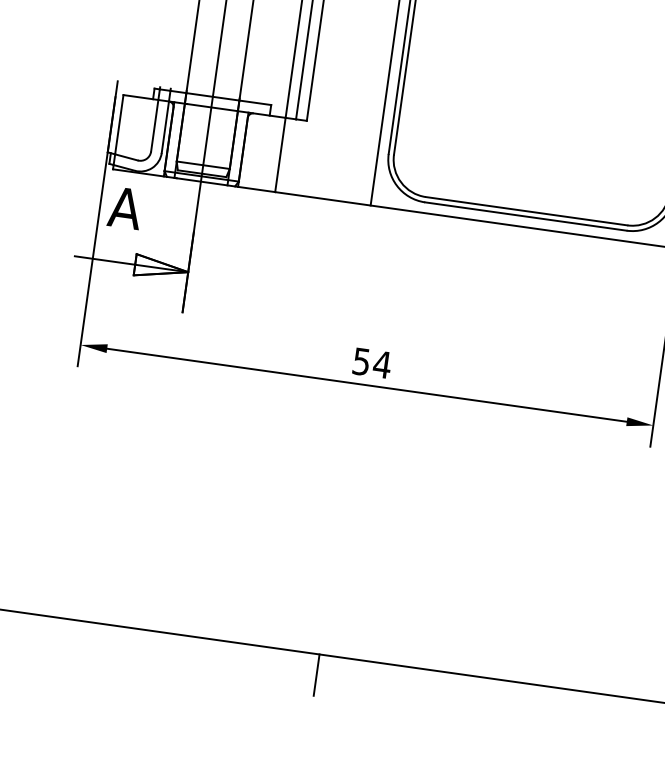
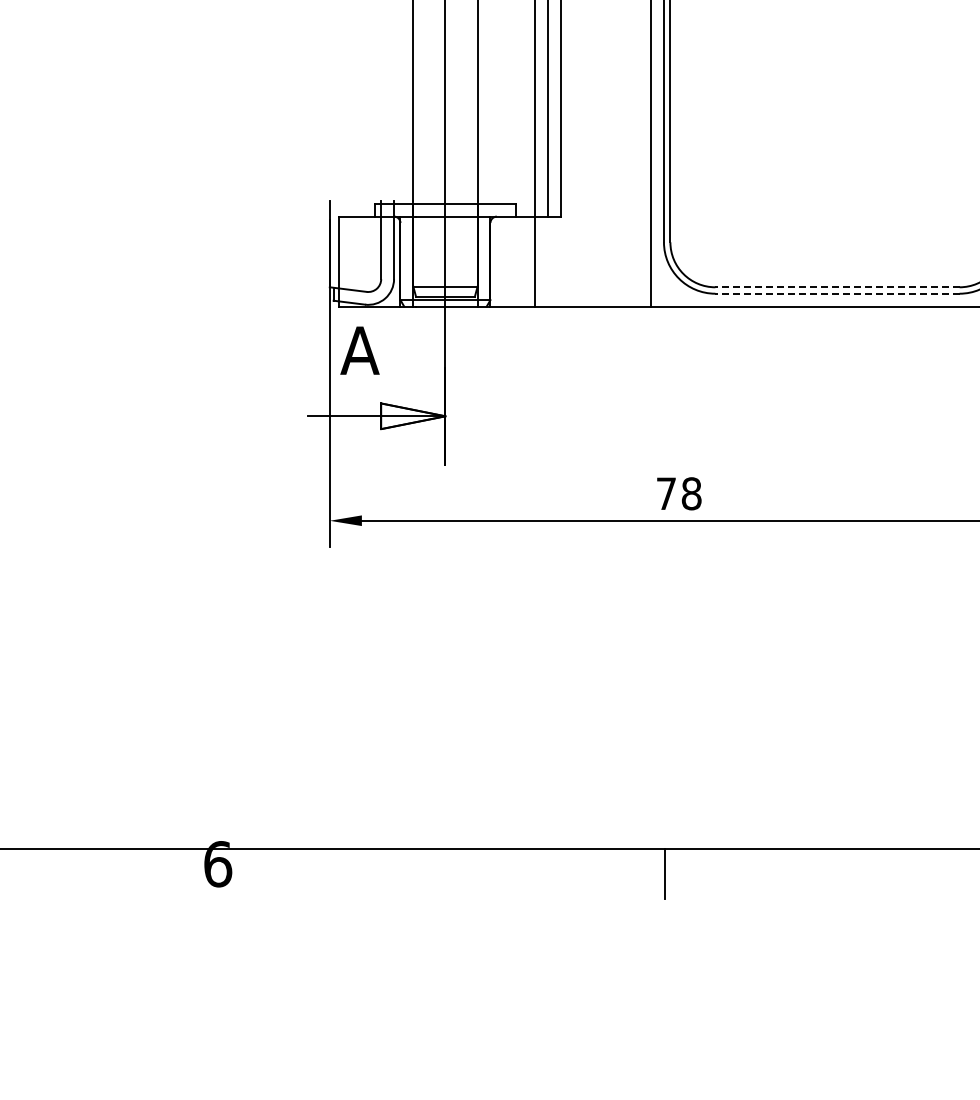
line: (525, 211) -> (836, 287), solid -> dashed
line: (525, 216) -> (836, 293), solid -> dashed
text: (372, 363) -> (679, 493), 54 -> 78

